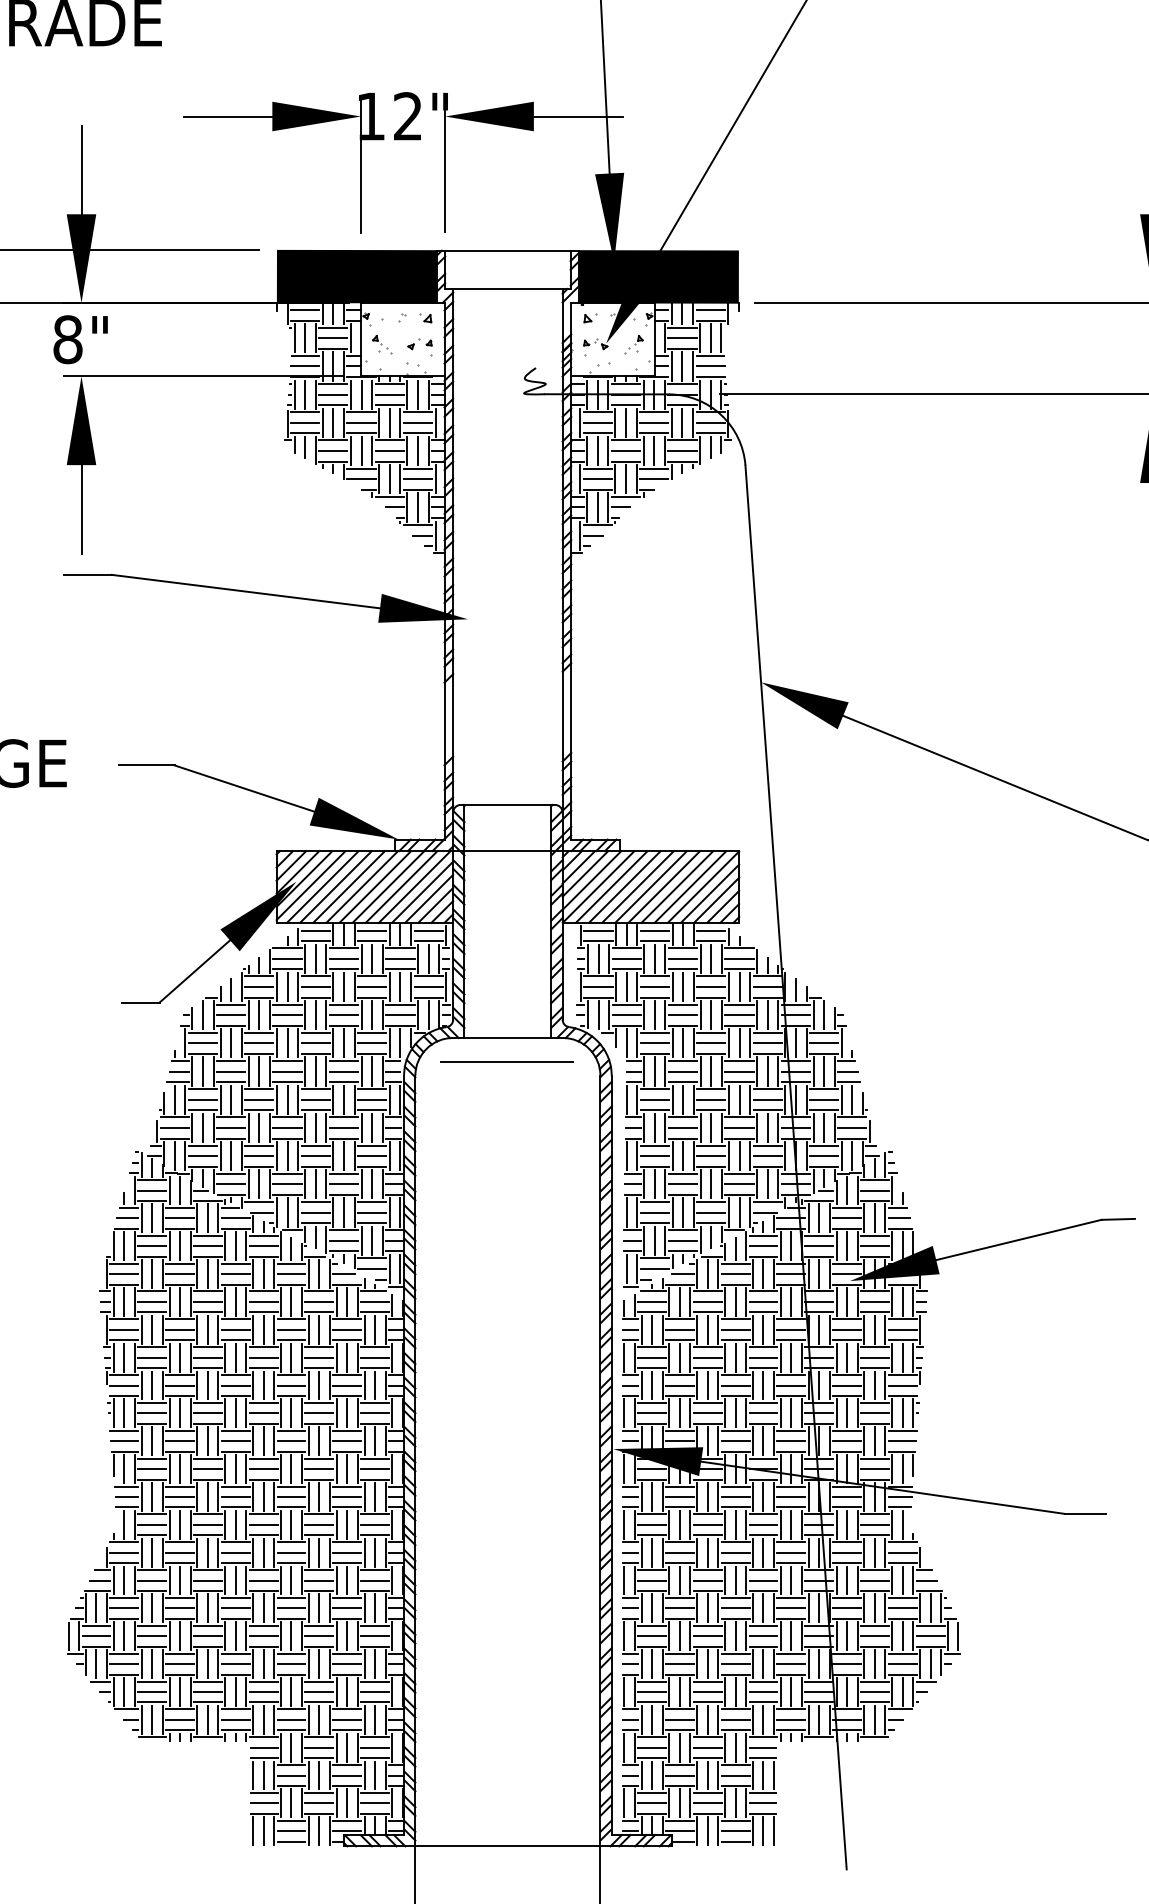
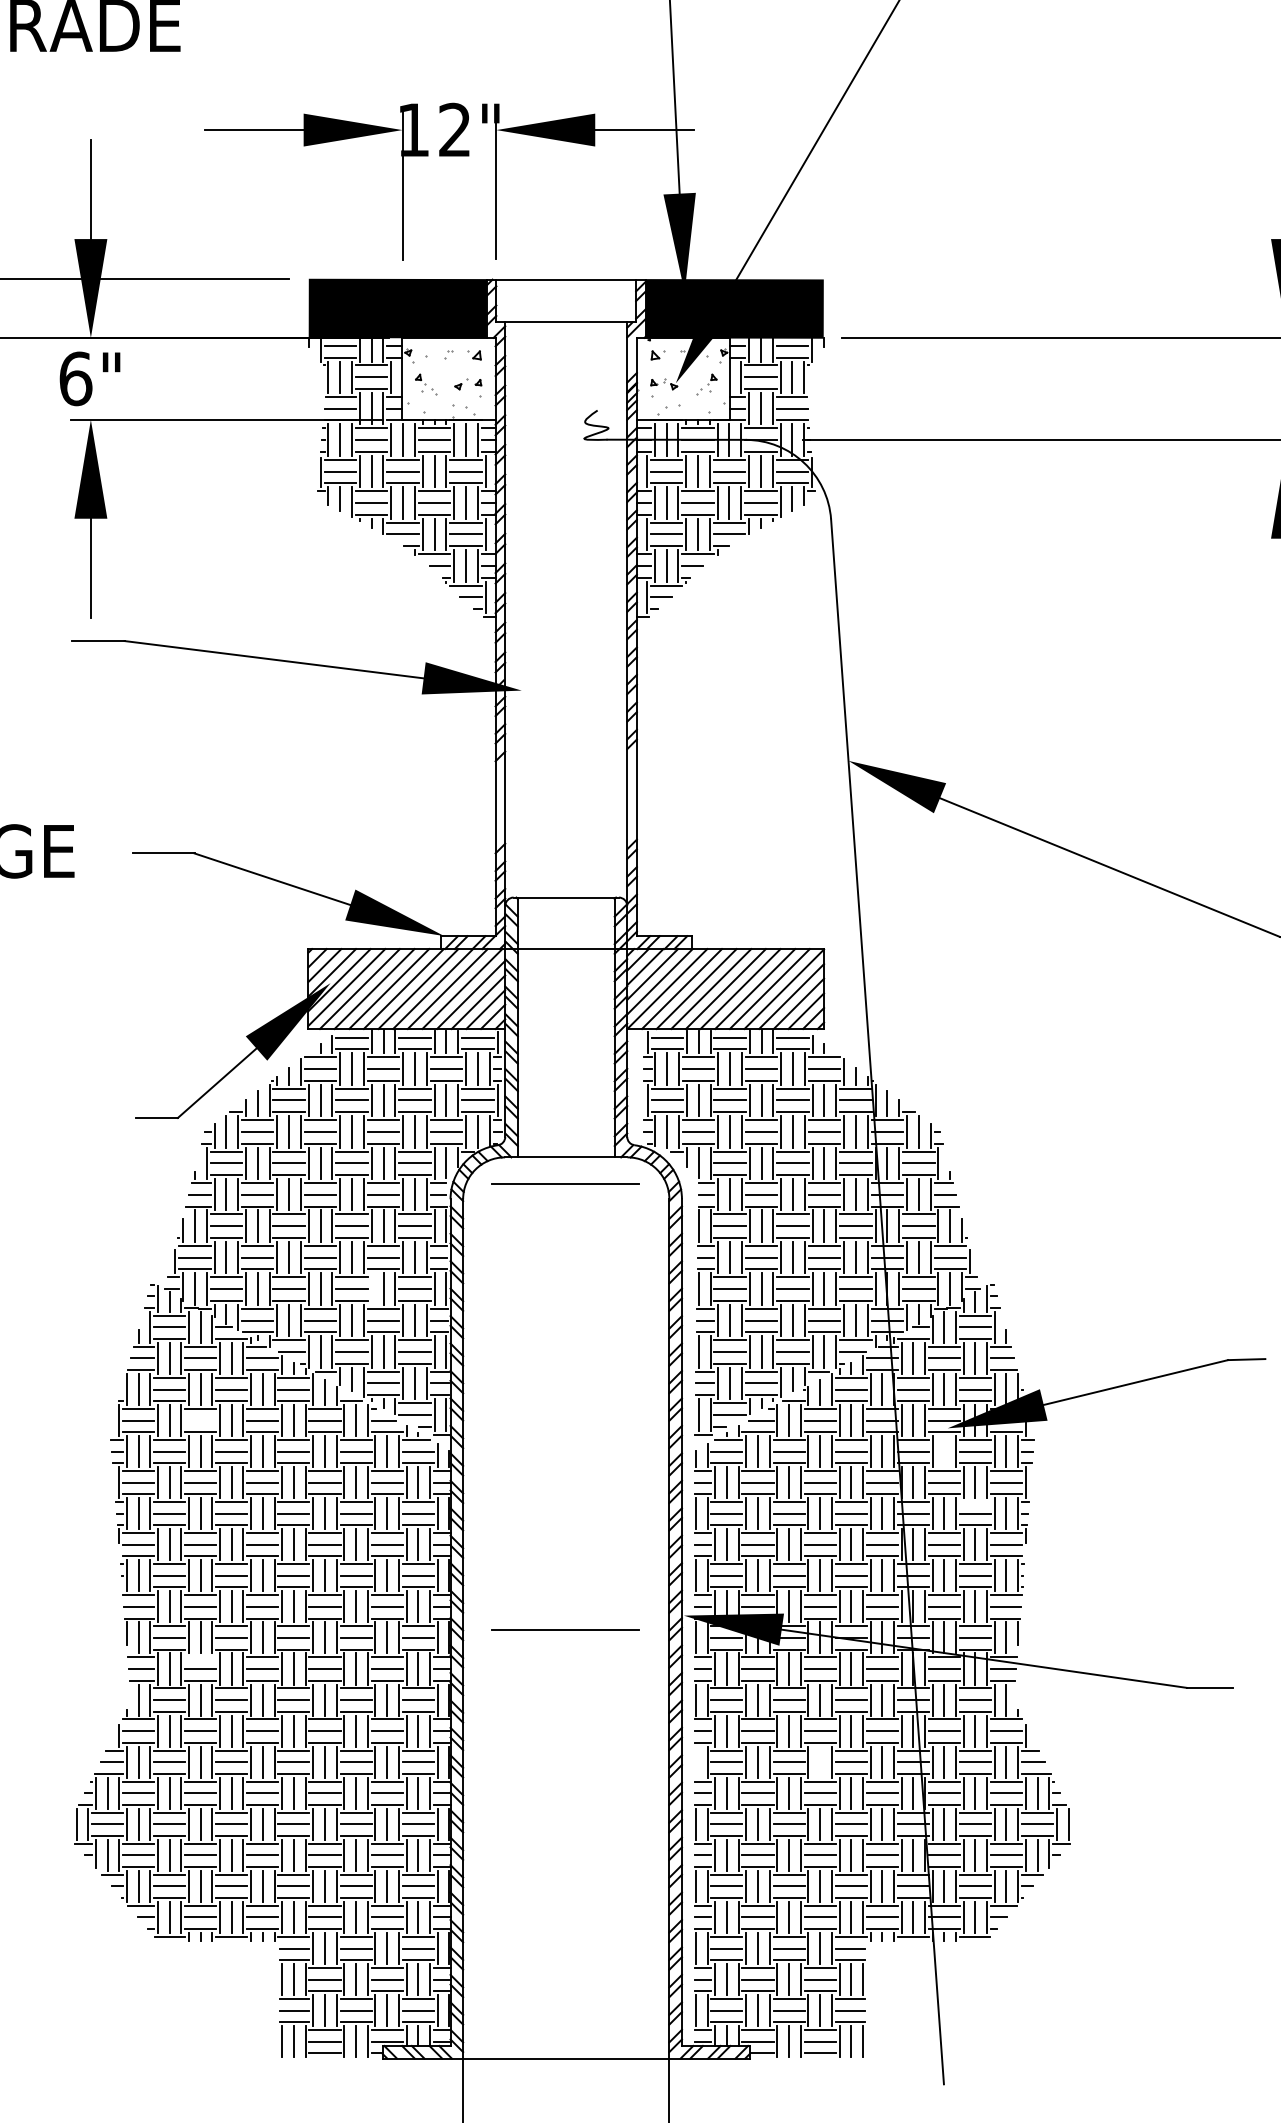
text: (67, 339) -> (75, 378), 8" -> 6"
line: (333, 1155) -> (371, 1288), removed
line: (179, 1274) -> (200, 1420), removed
line: (847, 1301) -> (944, 1451), removed
line: (874, 1347) -> (974, 1502), removed
line: (507, 1461) -> (565, 1629), added
line: (179, 1486) -> (200, 1657), removed
line: (623, 1579) -> (695, 1761), removed
line: (735, 1579) -> (820, 1761), removed

